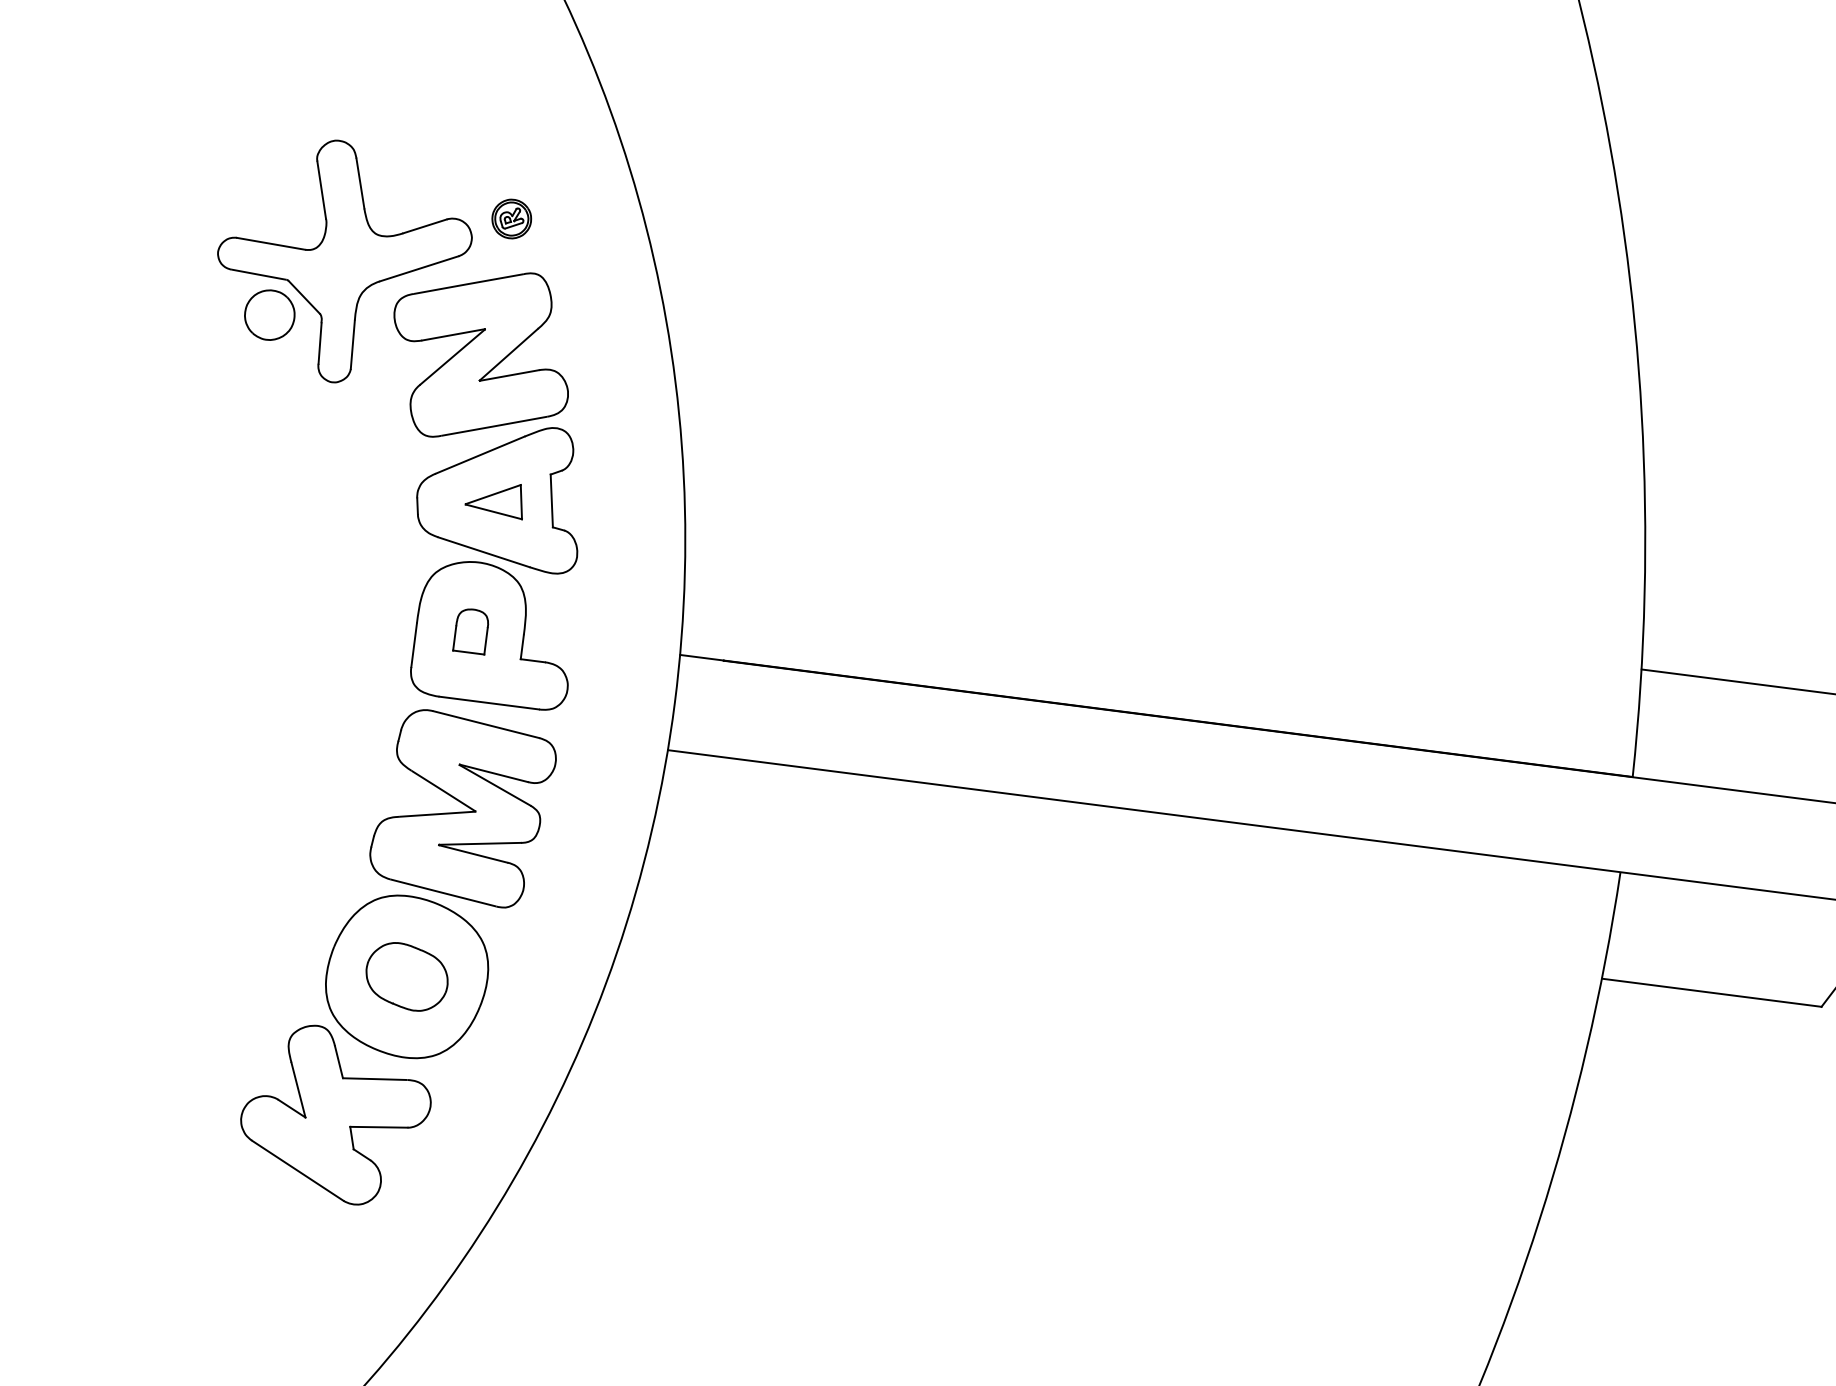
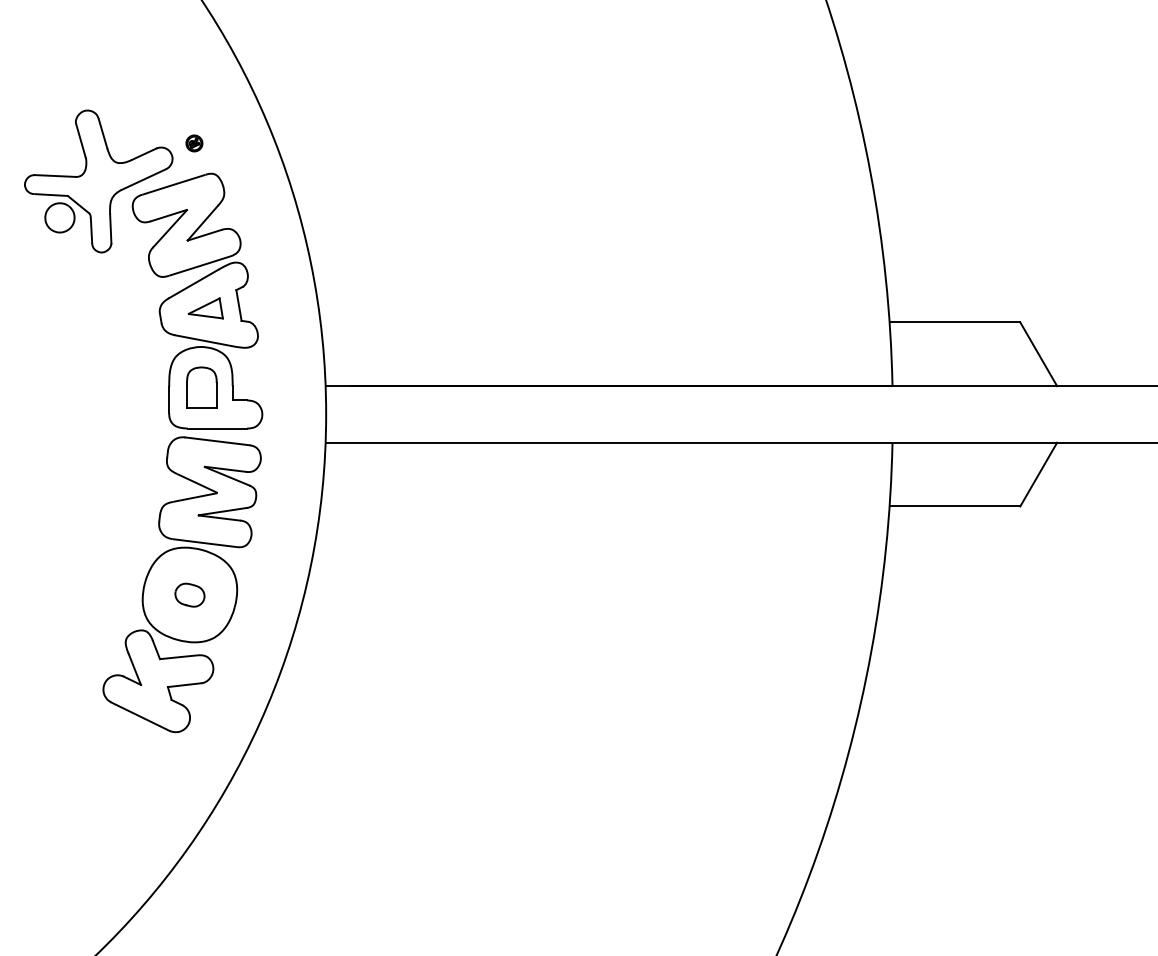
part: (511, 219) -> (194, 143), size x0.7
part: (471, 630) -> (201, 387), size x1.6
part: (406, 977) -> (189, 595), size x0.6

